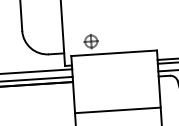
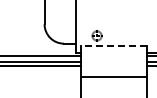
line: (113, 53) -> (113, 46), solid -> dashed
line: (118, 110) -> (114, 77), moved

